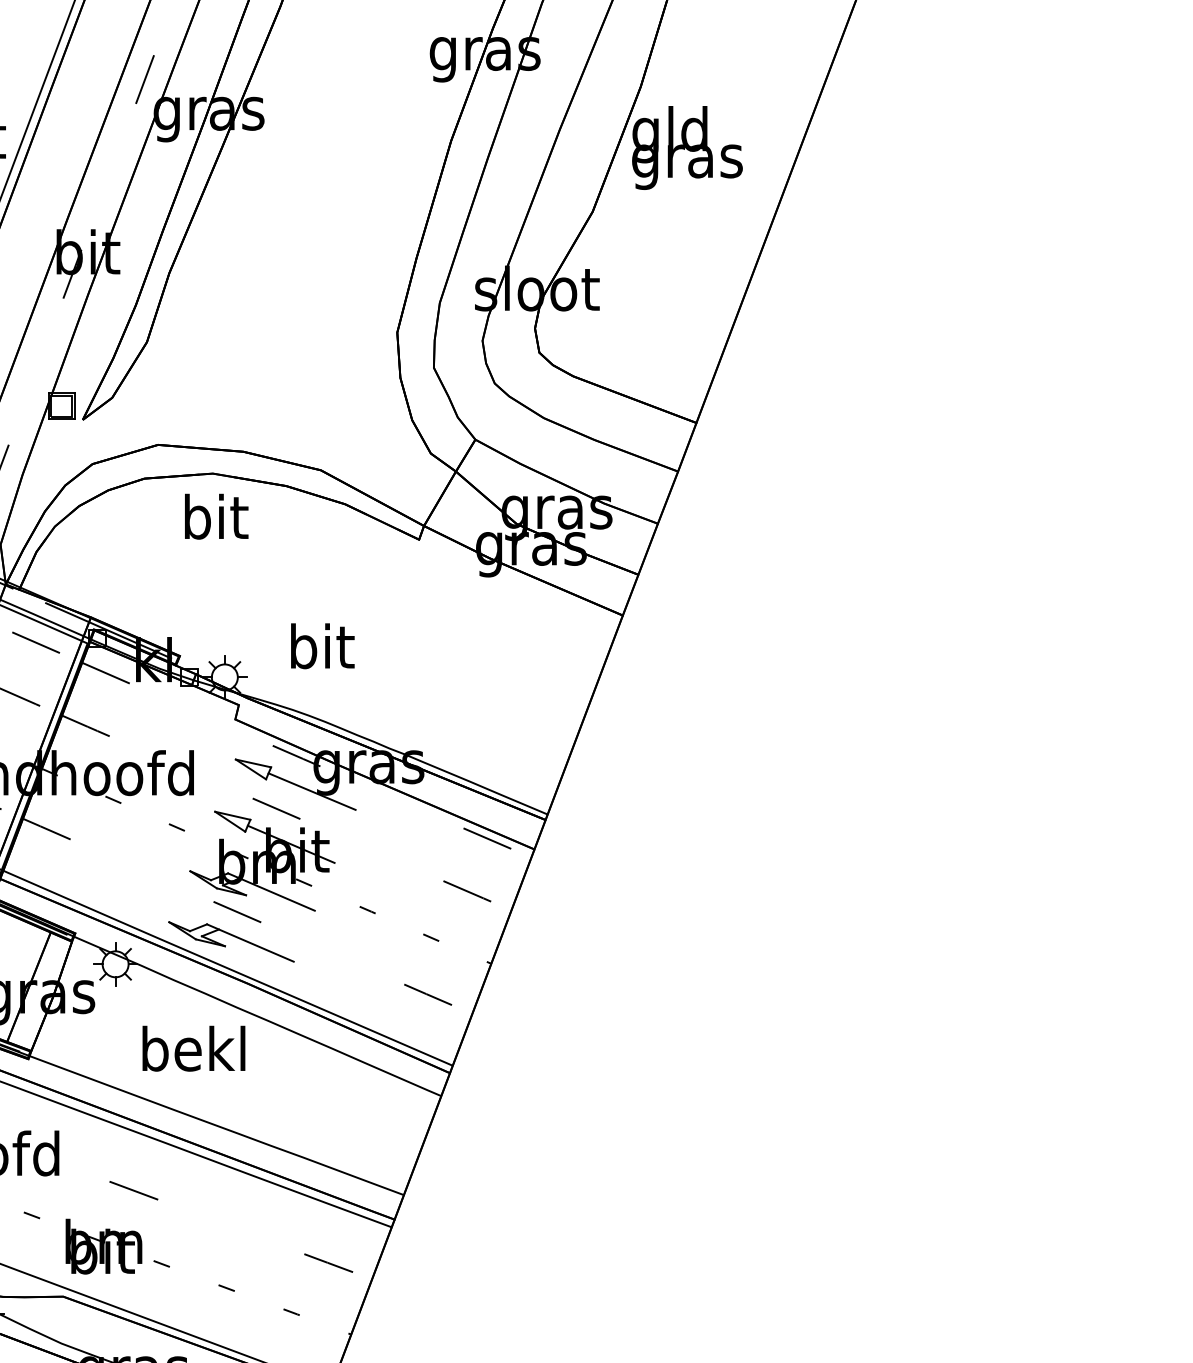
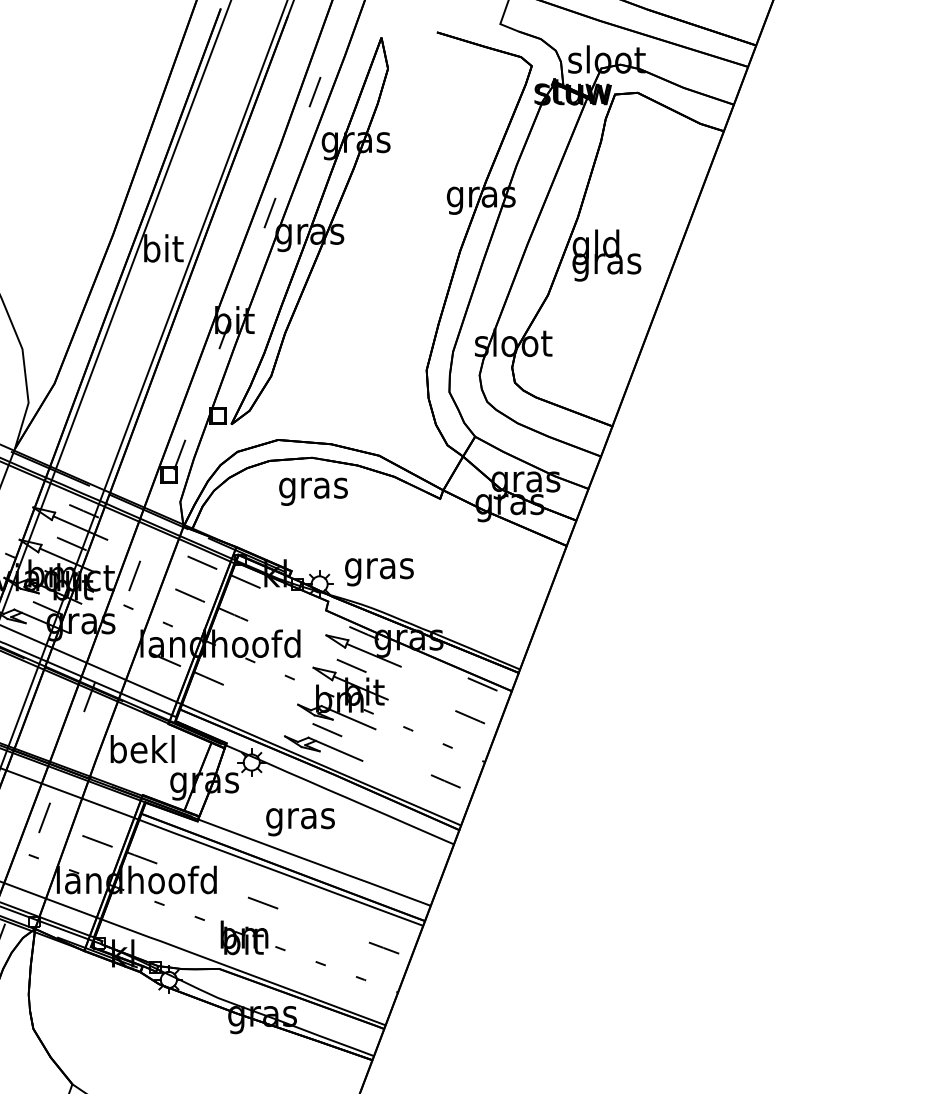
text: (215, 521) -> (313, 487), bit -> gras
text: (321, 651) -> (379, 568), bit -> gras
text: (194, 1054) -> (300, 818), bekl -> gras

